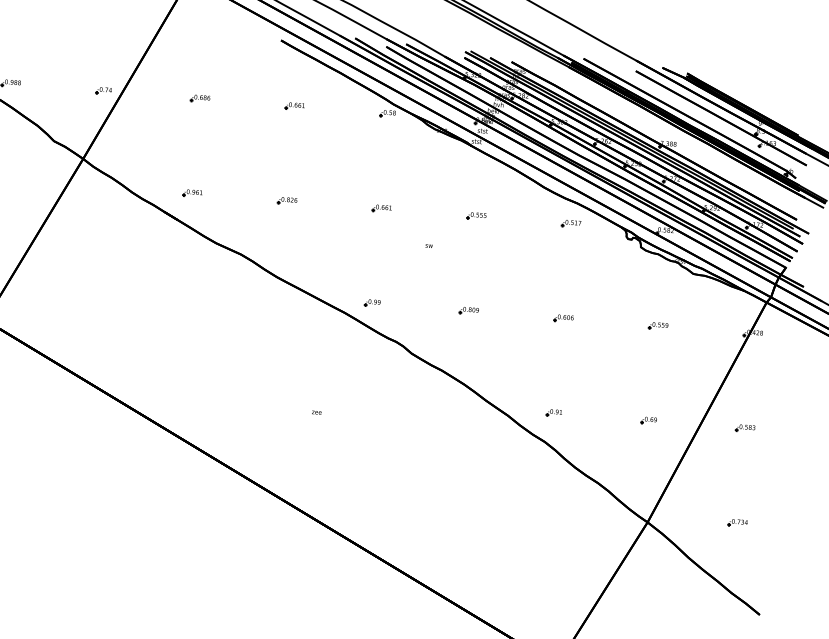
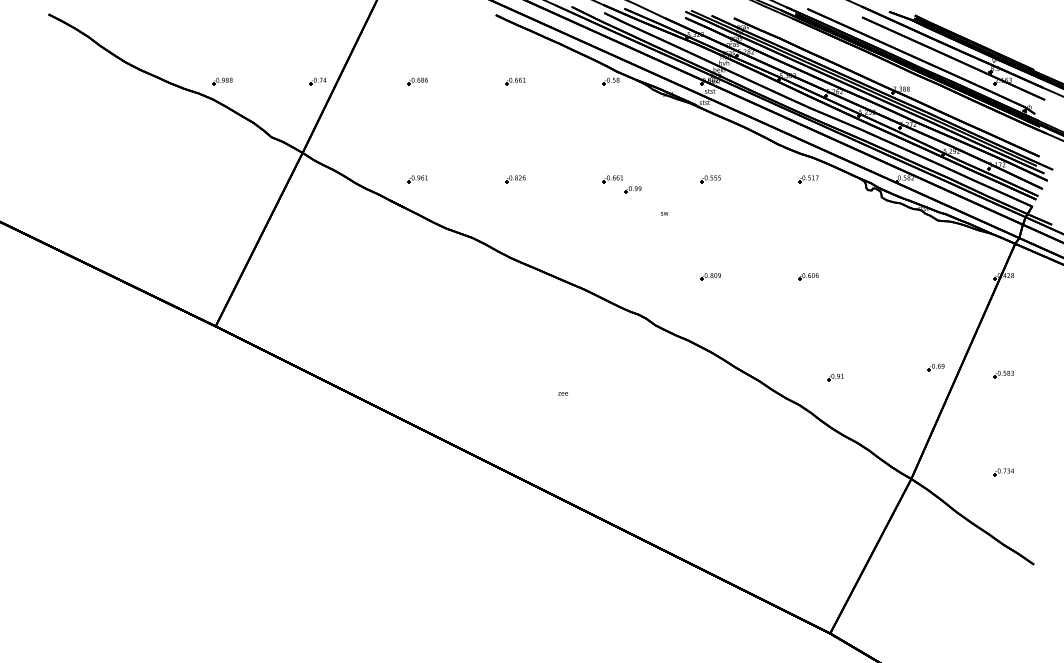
part: (371, 302) -> (632, 189), moved
part: (657, 325) -> (905, 276), removed
part: (554, 412) -> (835, 377), moved
part: (648, 420) -> (935, 367), moved

